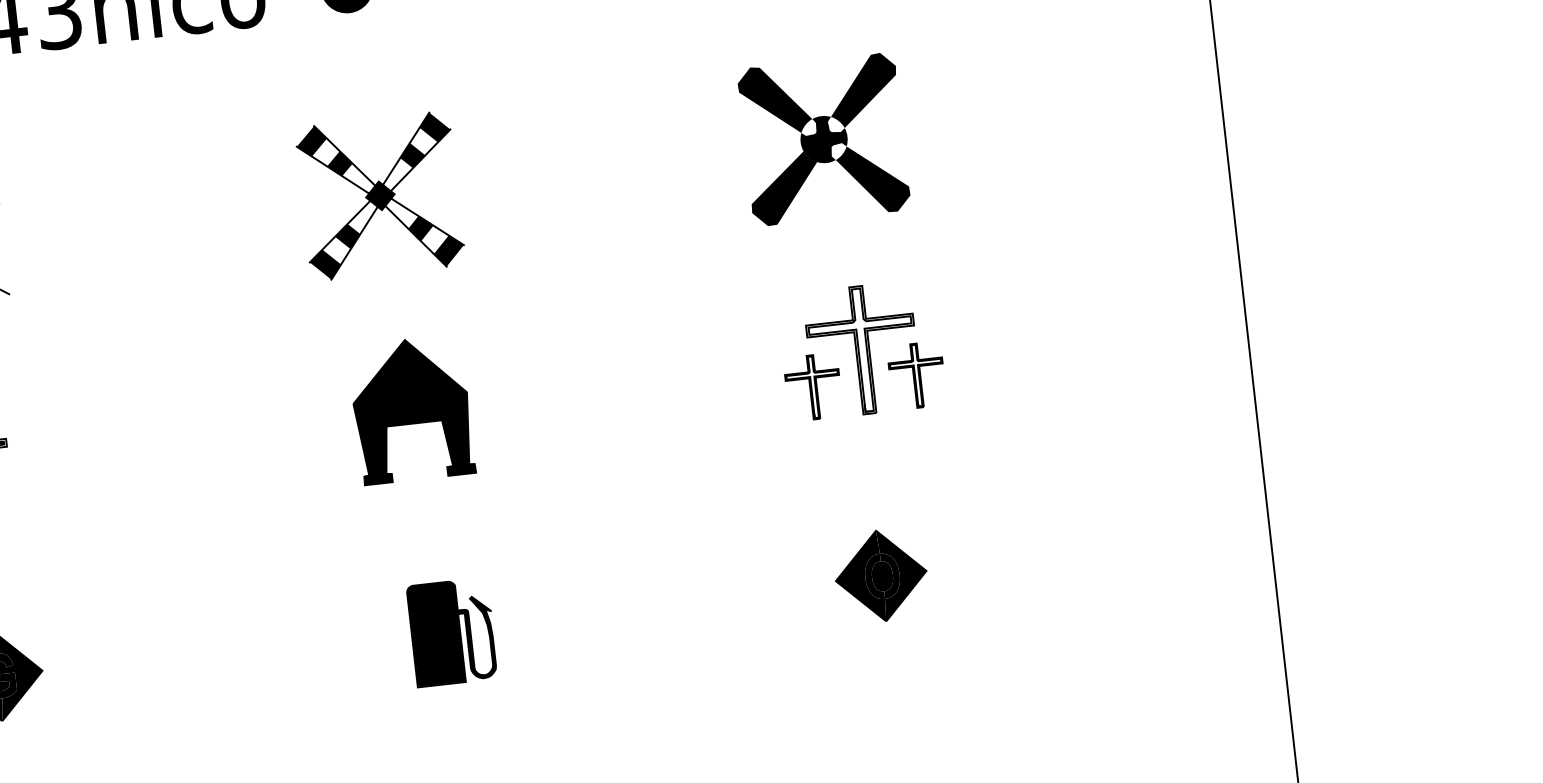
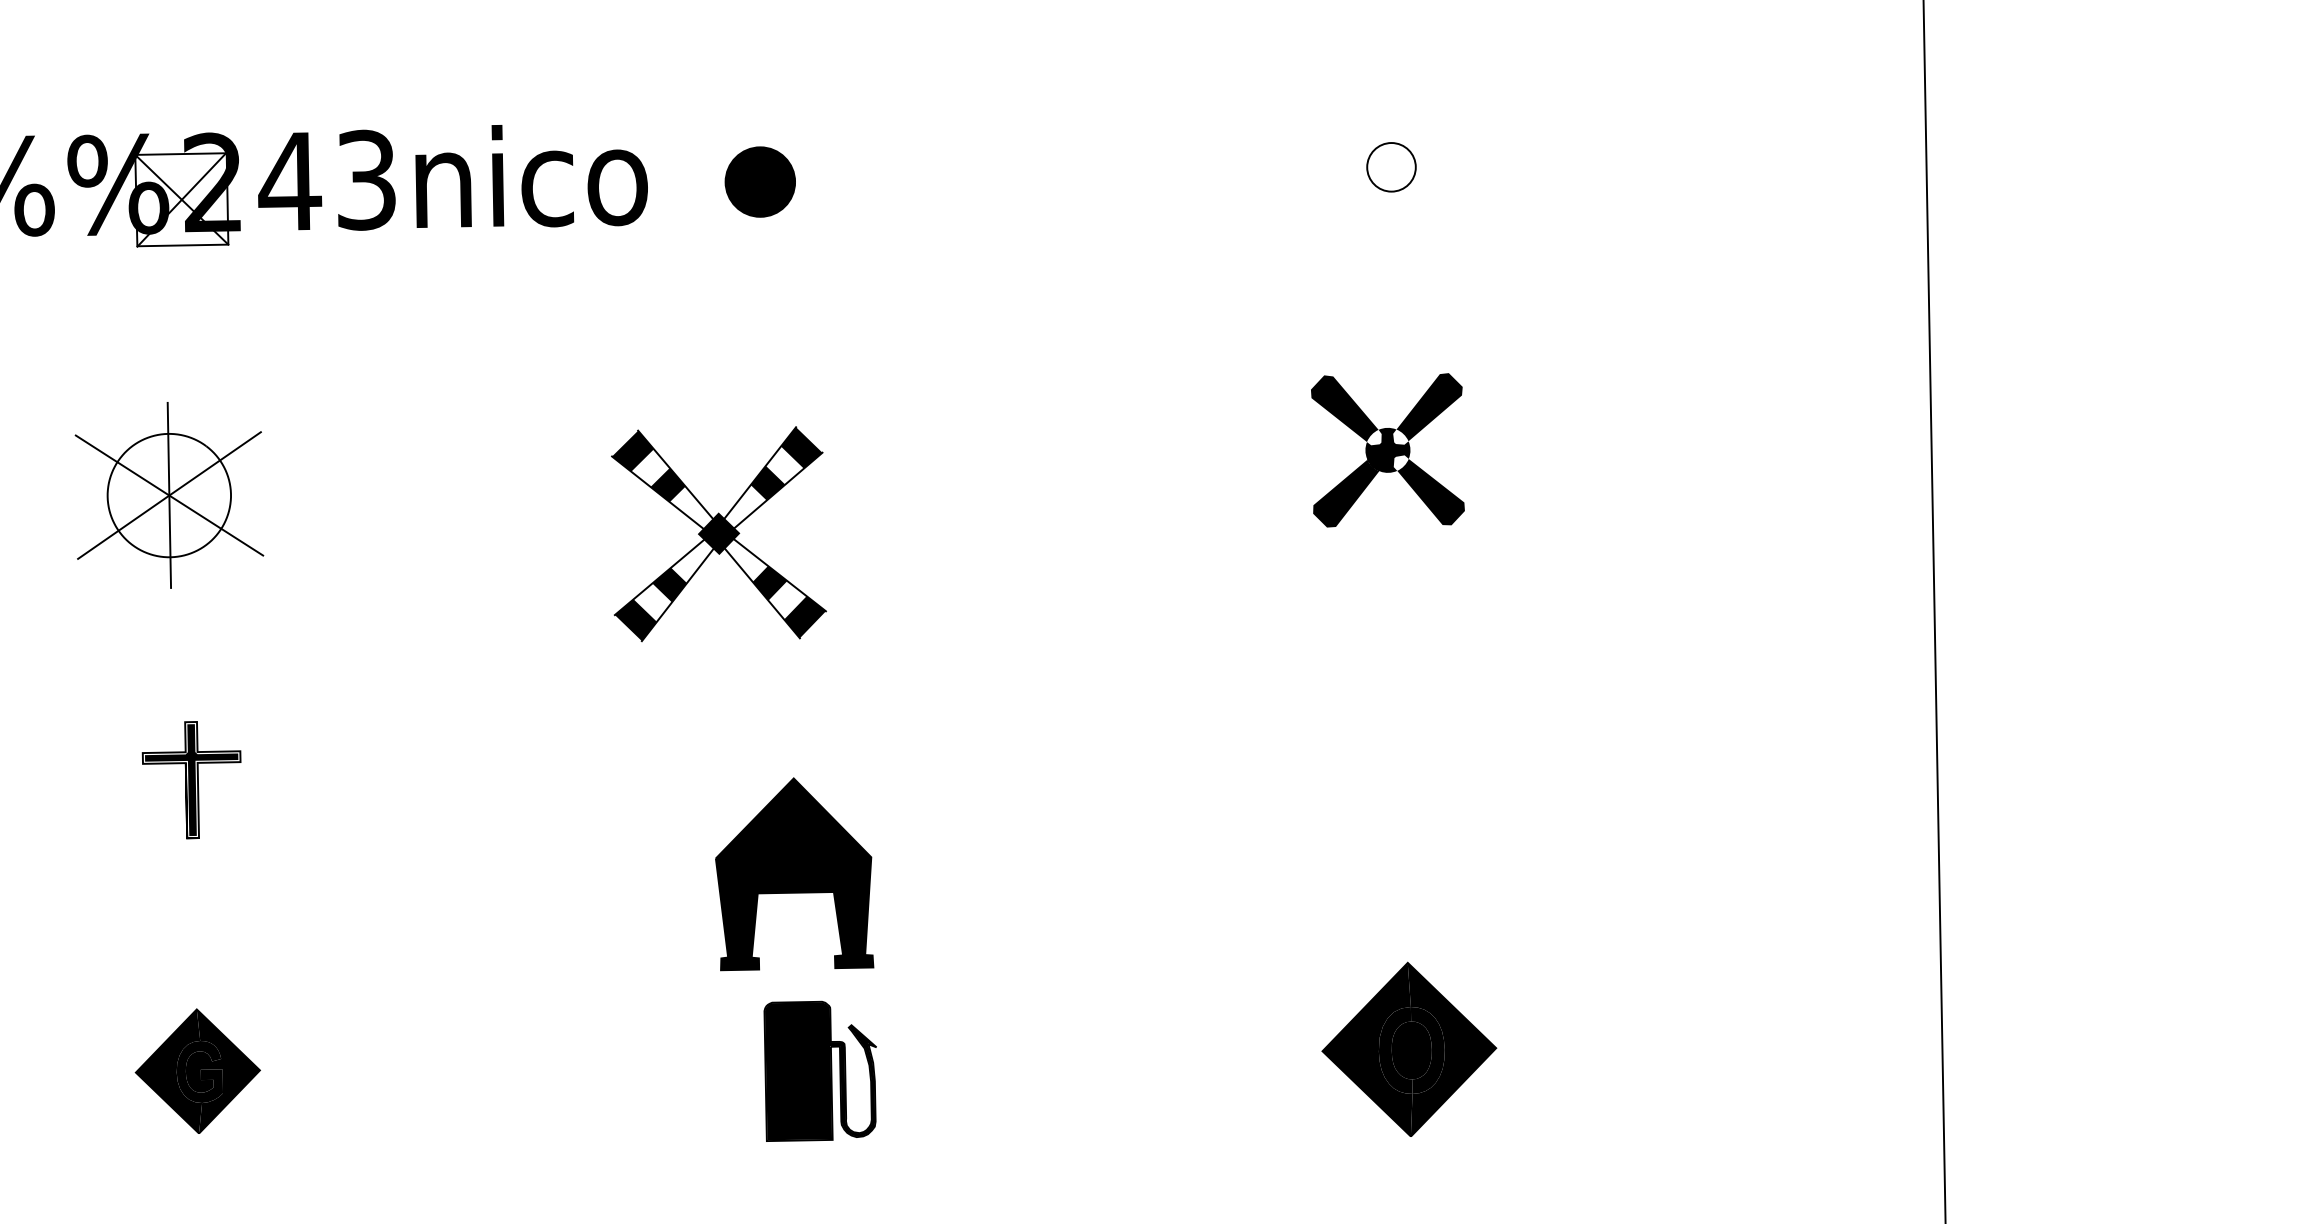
part: (823, 139) -> (1387, 450), size x0.7
part: (380, 196) -> (718, 534), moved
part: (861, 350) -> (1411, 740), removed
part: (412, 410) -> (794, 874), moved
part: (881, 575) -> (1409, 1048), size x1.4

